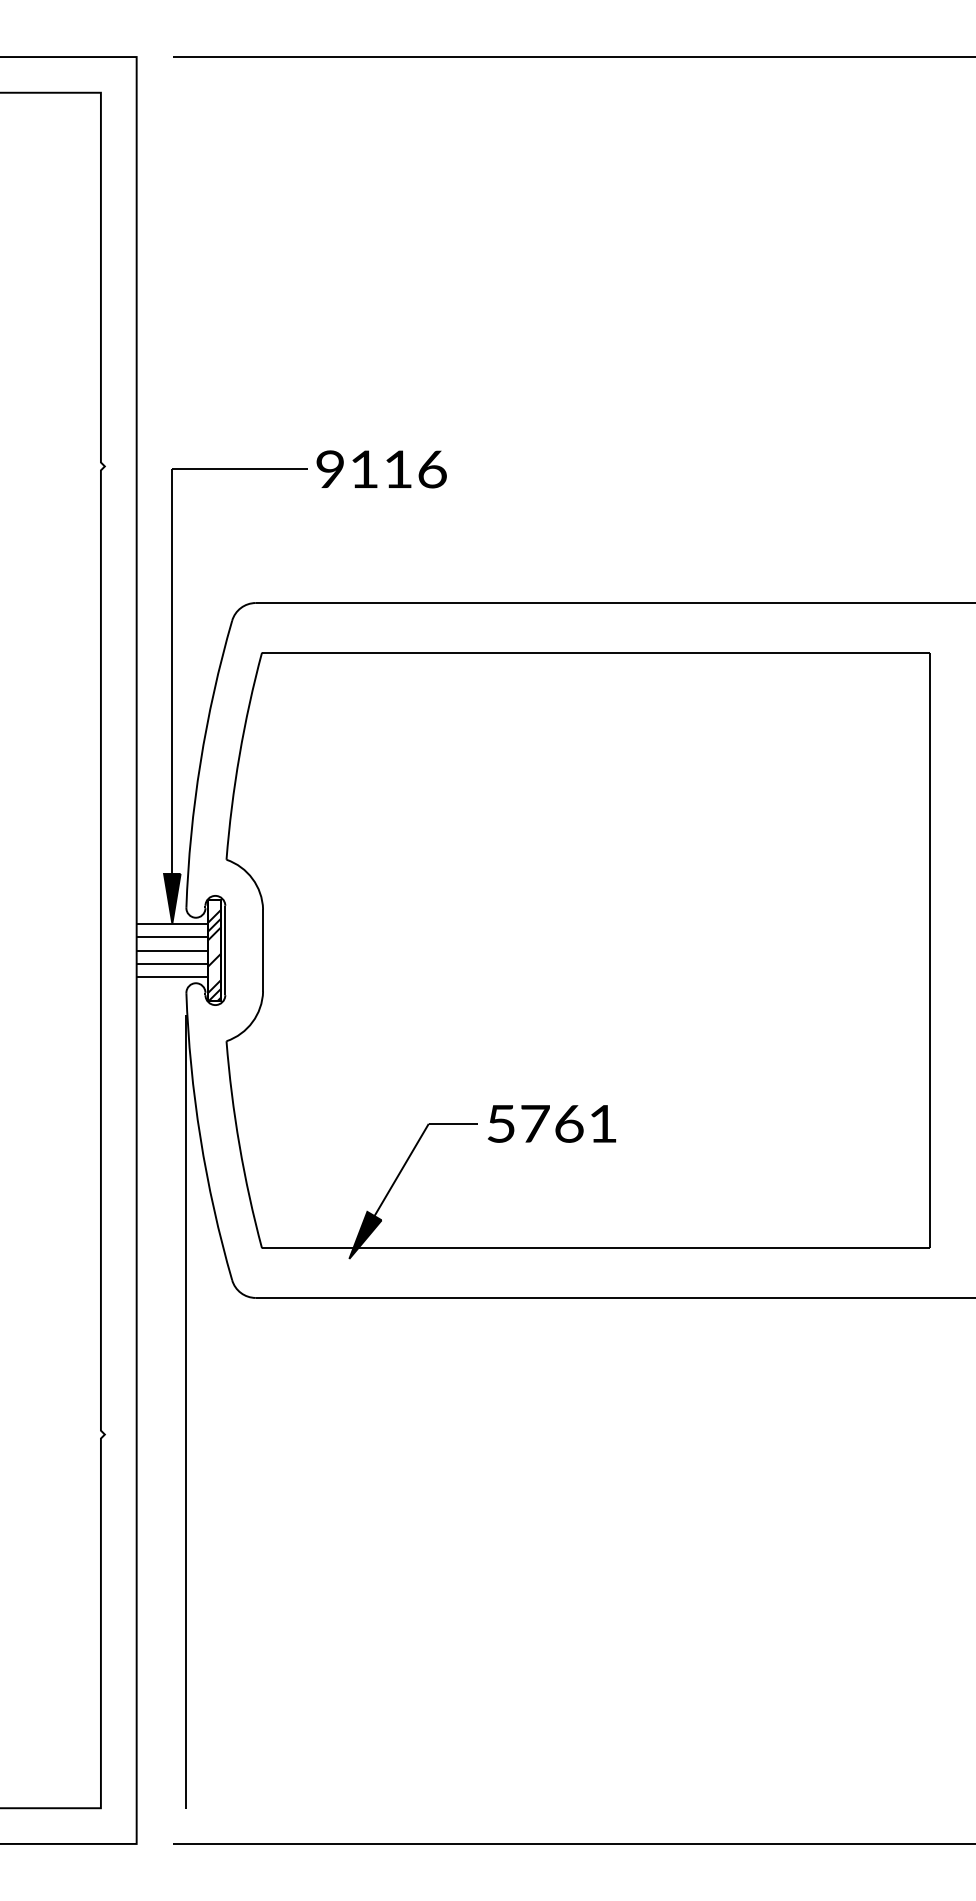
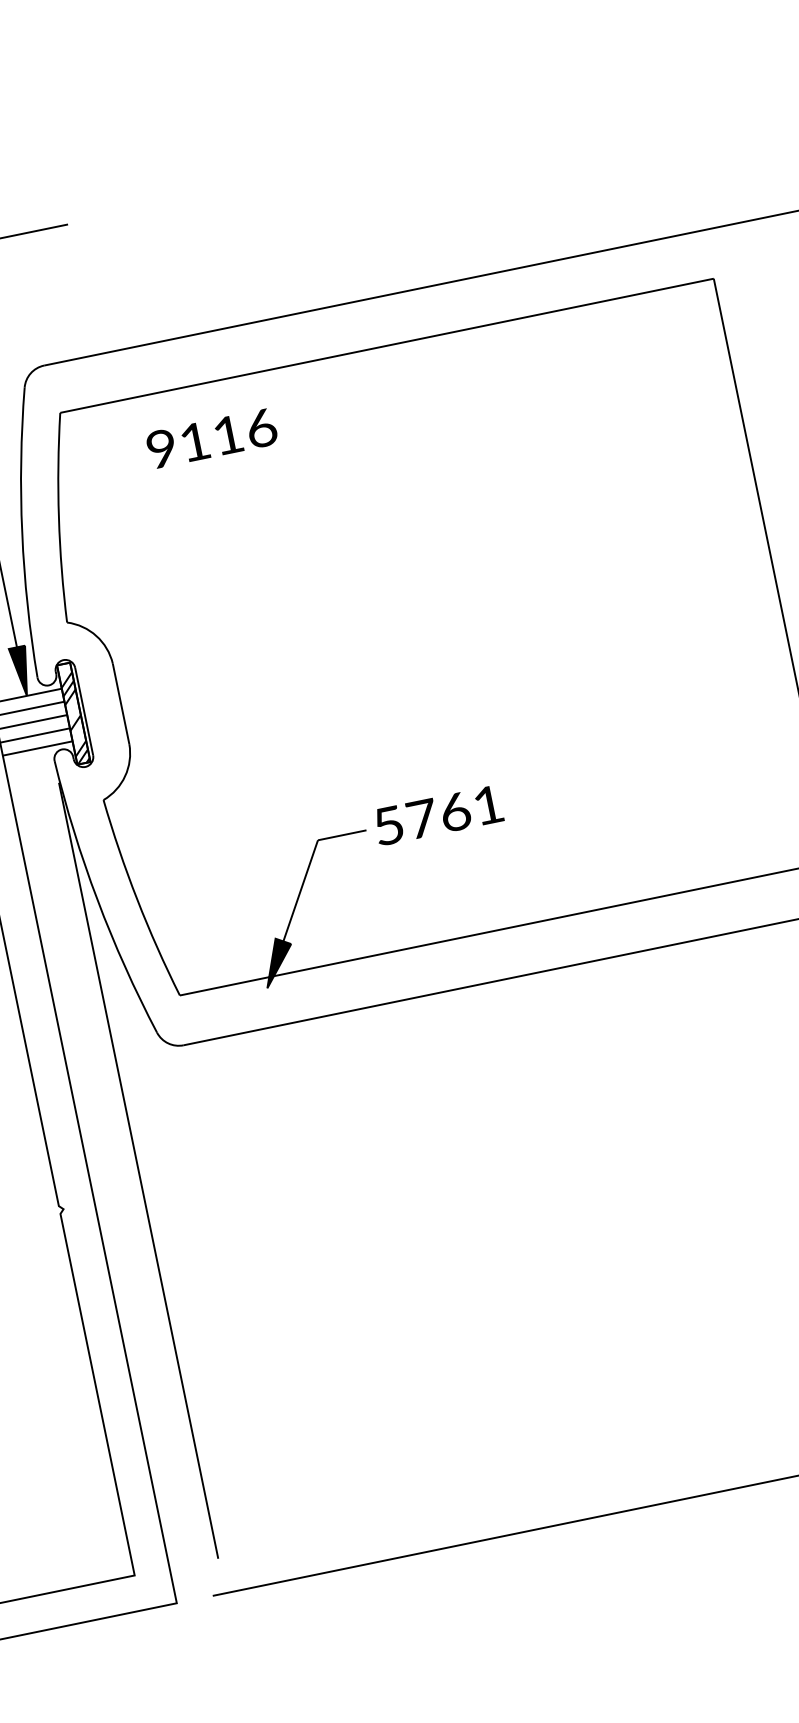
text: (381, 469) -> (211, 438), moved

